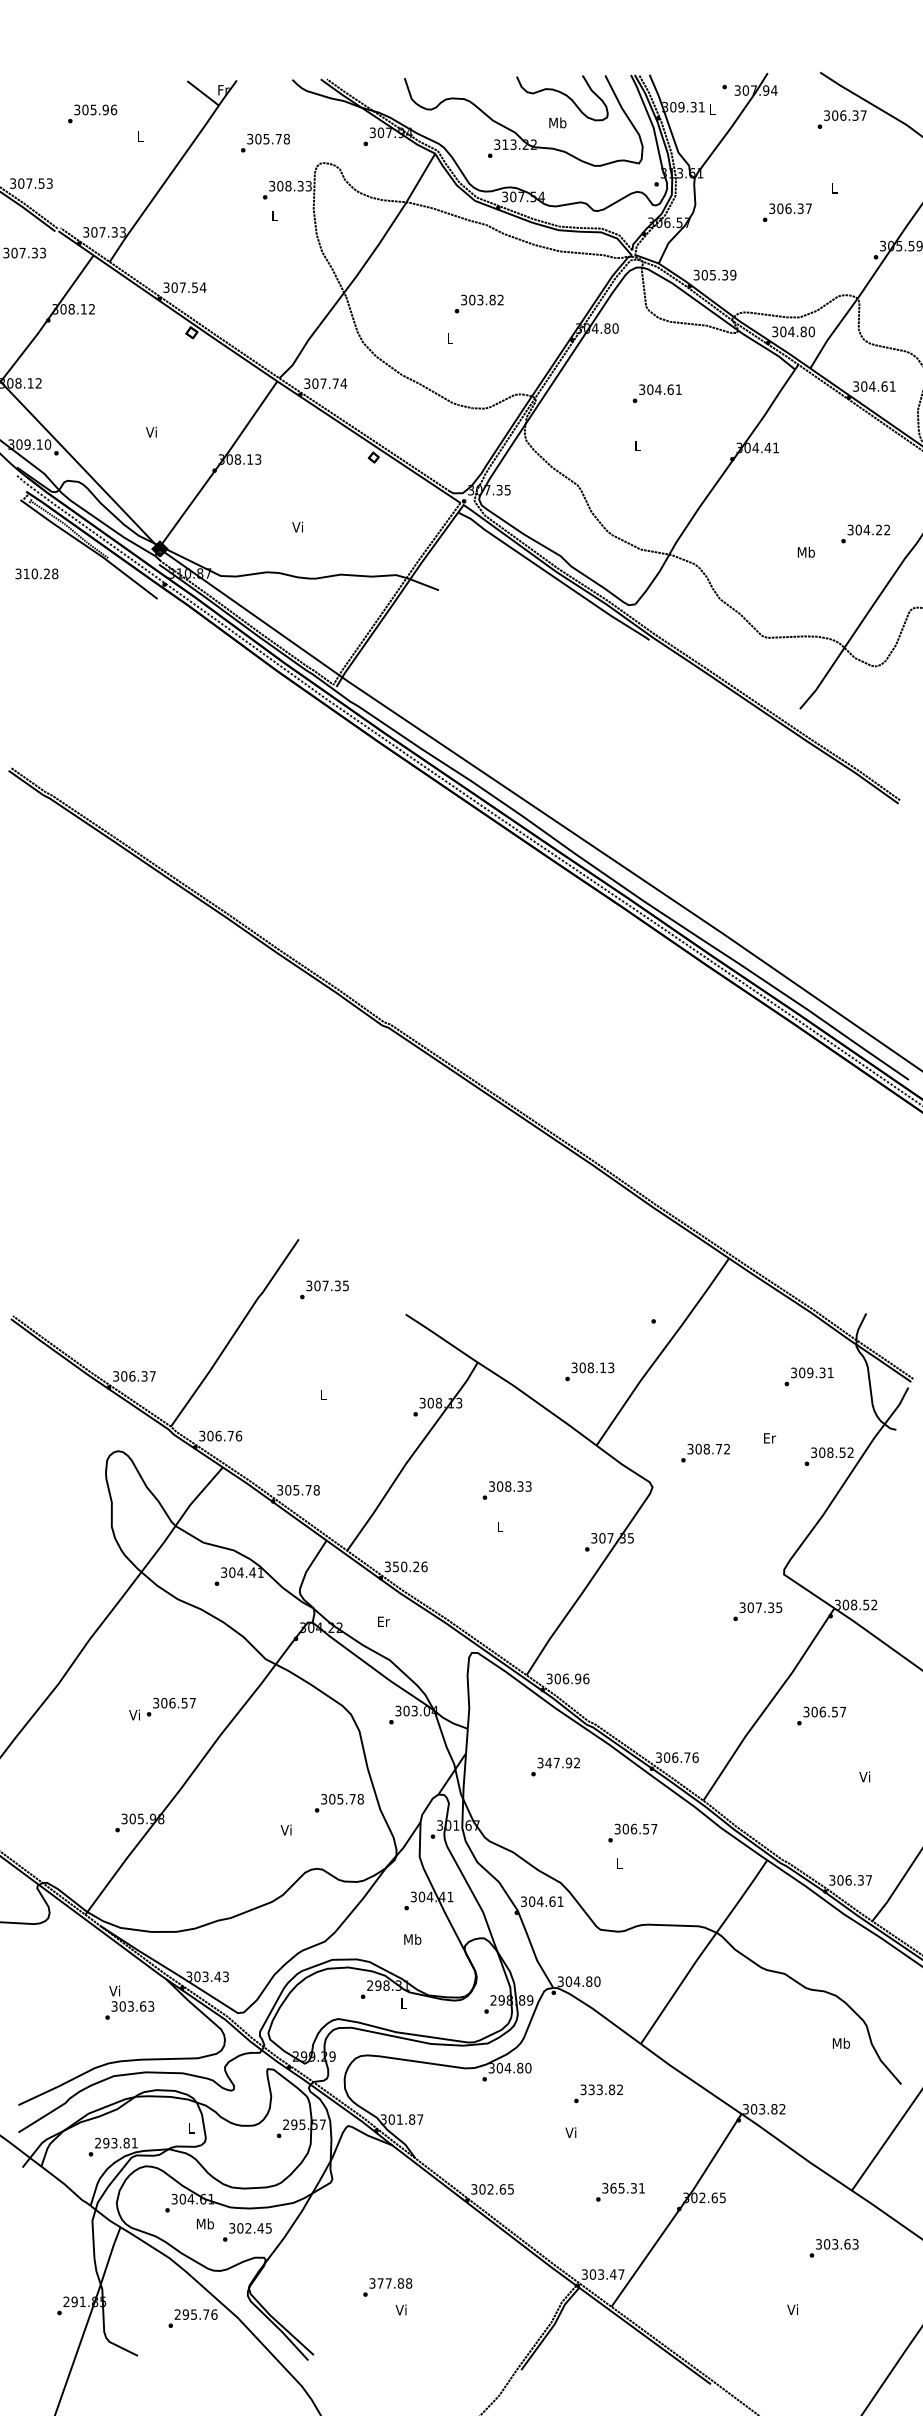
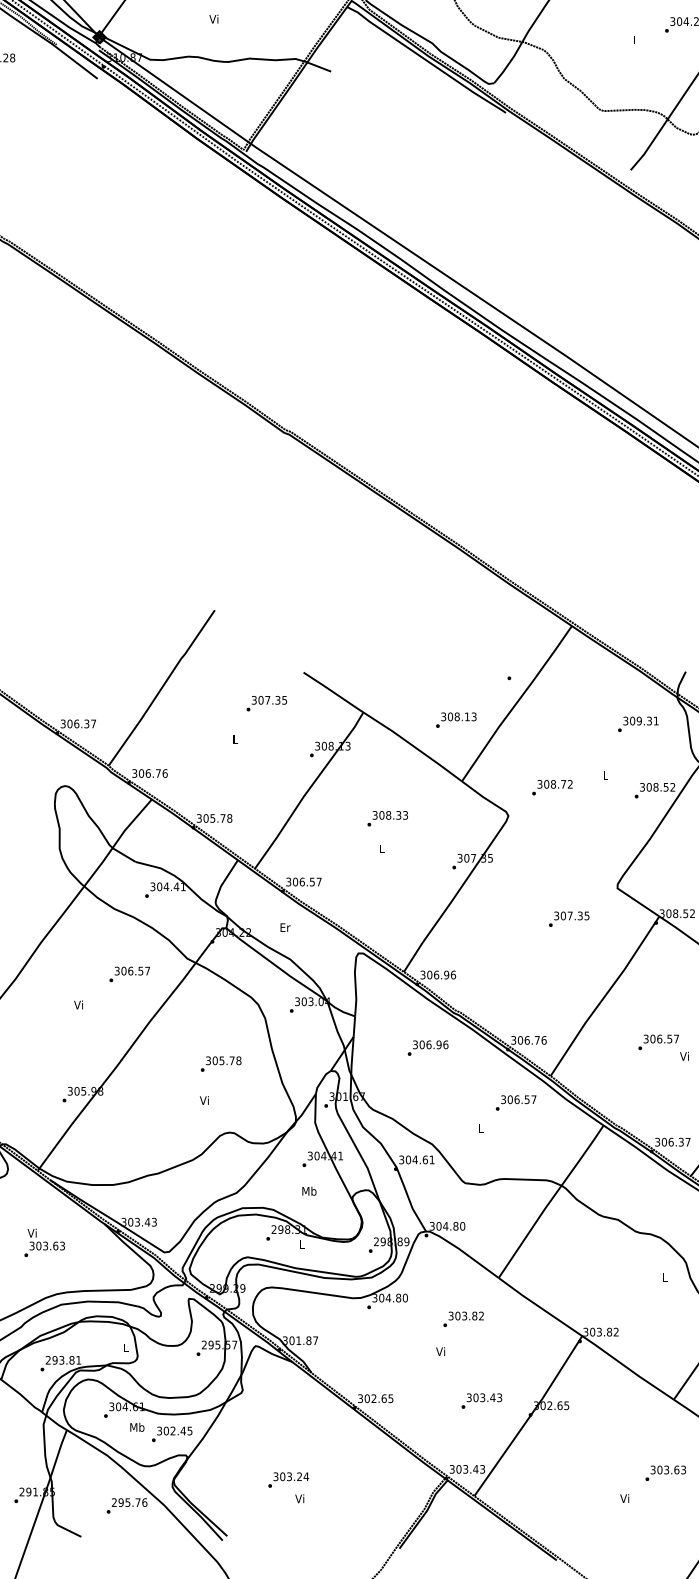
text: (805, 551) -> (635, 39), Mb -> L
text: (324, 1289) -> (266, 703), moved
text: (770, 1438) -> (606, 775), Er -> L
text: (409, 1566) -> (306, 881), 350.26 -> 306.57
text: (757, 1611) -> (568, 919), moved
text: (170, 1706) -> (129, 973), moved
text: (821, 1715) -> (658, 1041), moved
text: (562, 1762) -> (433, 1044), 347.92 -> 306.96
text: (339, 1803) -> (221, 1064), moved
text: (632, 1832) -> (515, 1102), moved
text: (129, 2002) -> (44, 1242), moved
text: (840, 2043) -> (664, 1277), Mb -> L
text: (591, 2089) -> (457, 1315), 333.82 -> 303.82
text: (627, 2188) -> (487, 1397), 365.31 -> 303.43
text: (833, 2248) -> (665, 1473), moved
text: (621, 2274) -> (482, 1469), 303.47 -> 303.43
text: (394, 2283) -> (294, 1476), 377.88 -> 303.24

